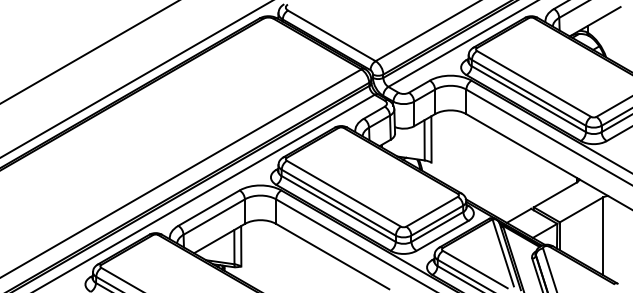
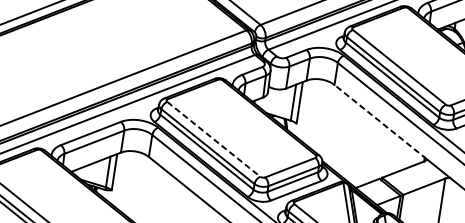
line: (522, 146) -> (380, 121), solid -> dashed
line: (343, 193) -> (213, 139), solid -> dashed

